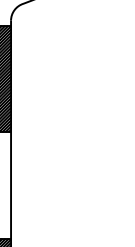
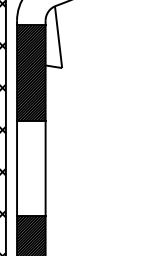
hatch: (19, 39) -> (53, 37), added

